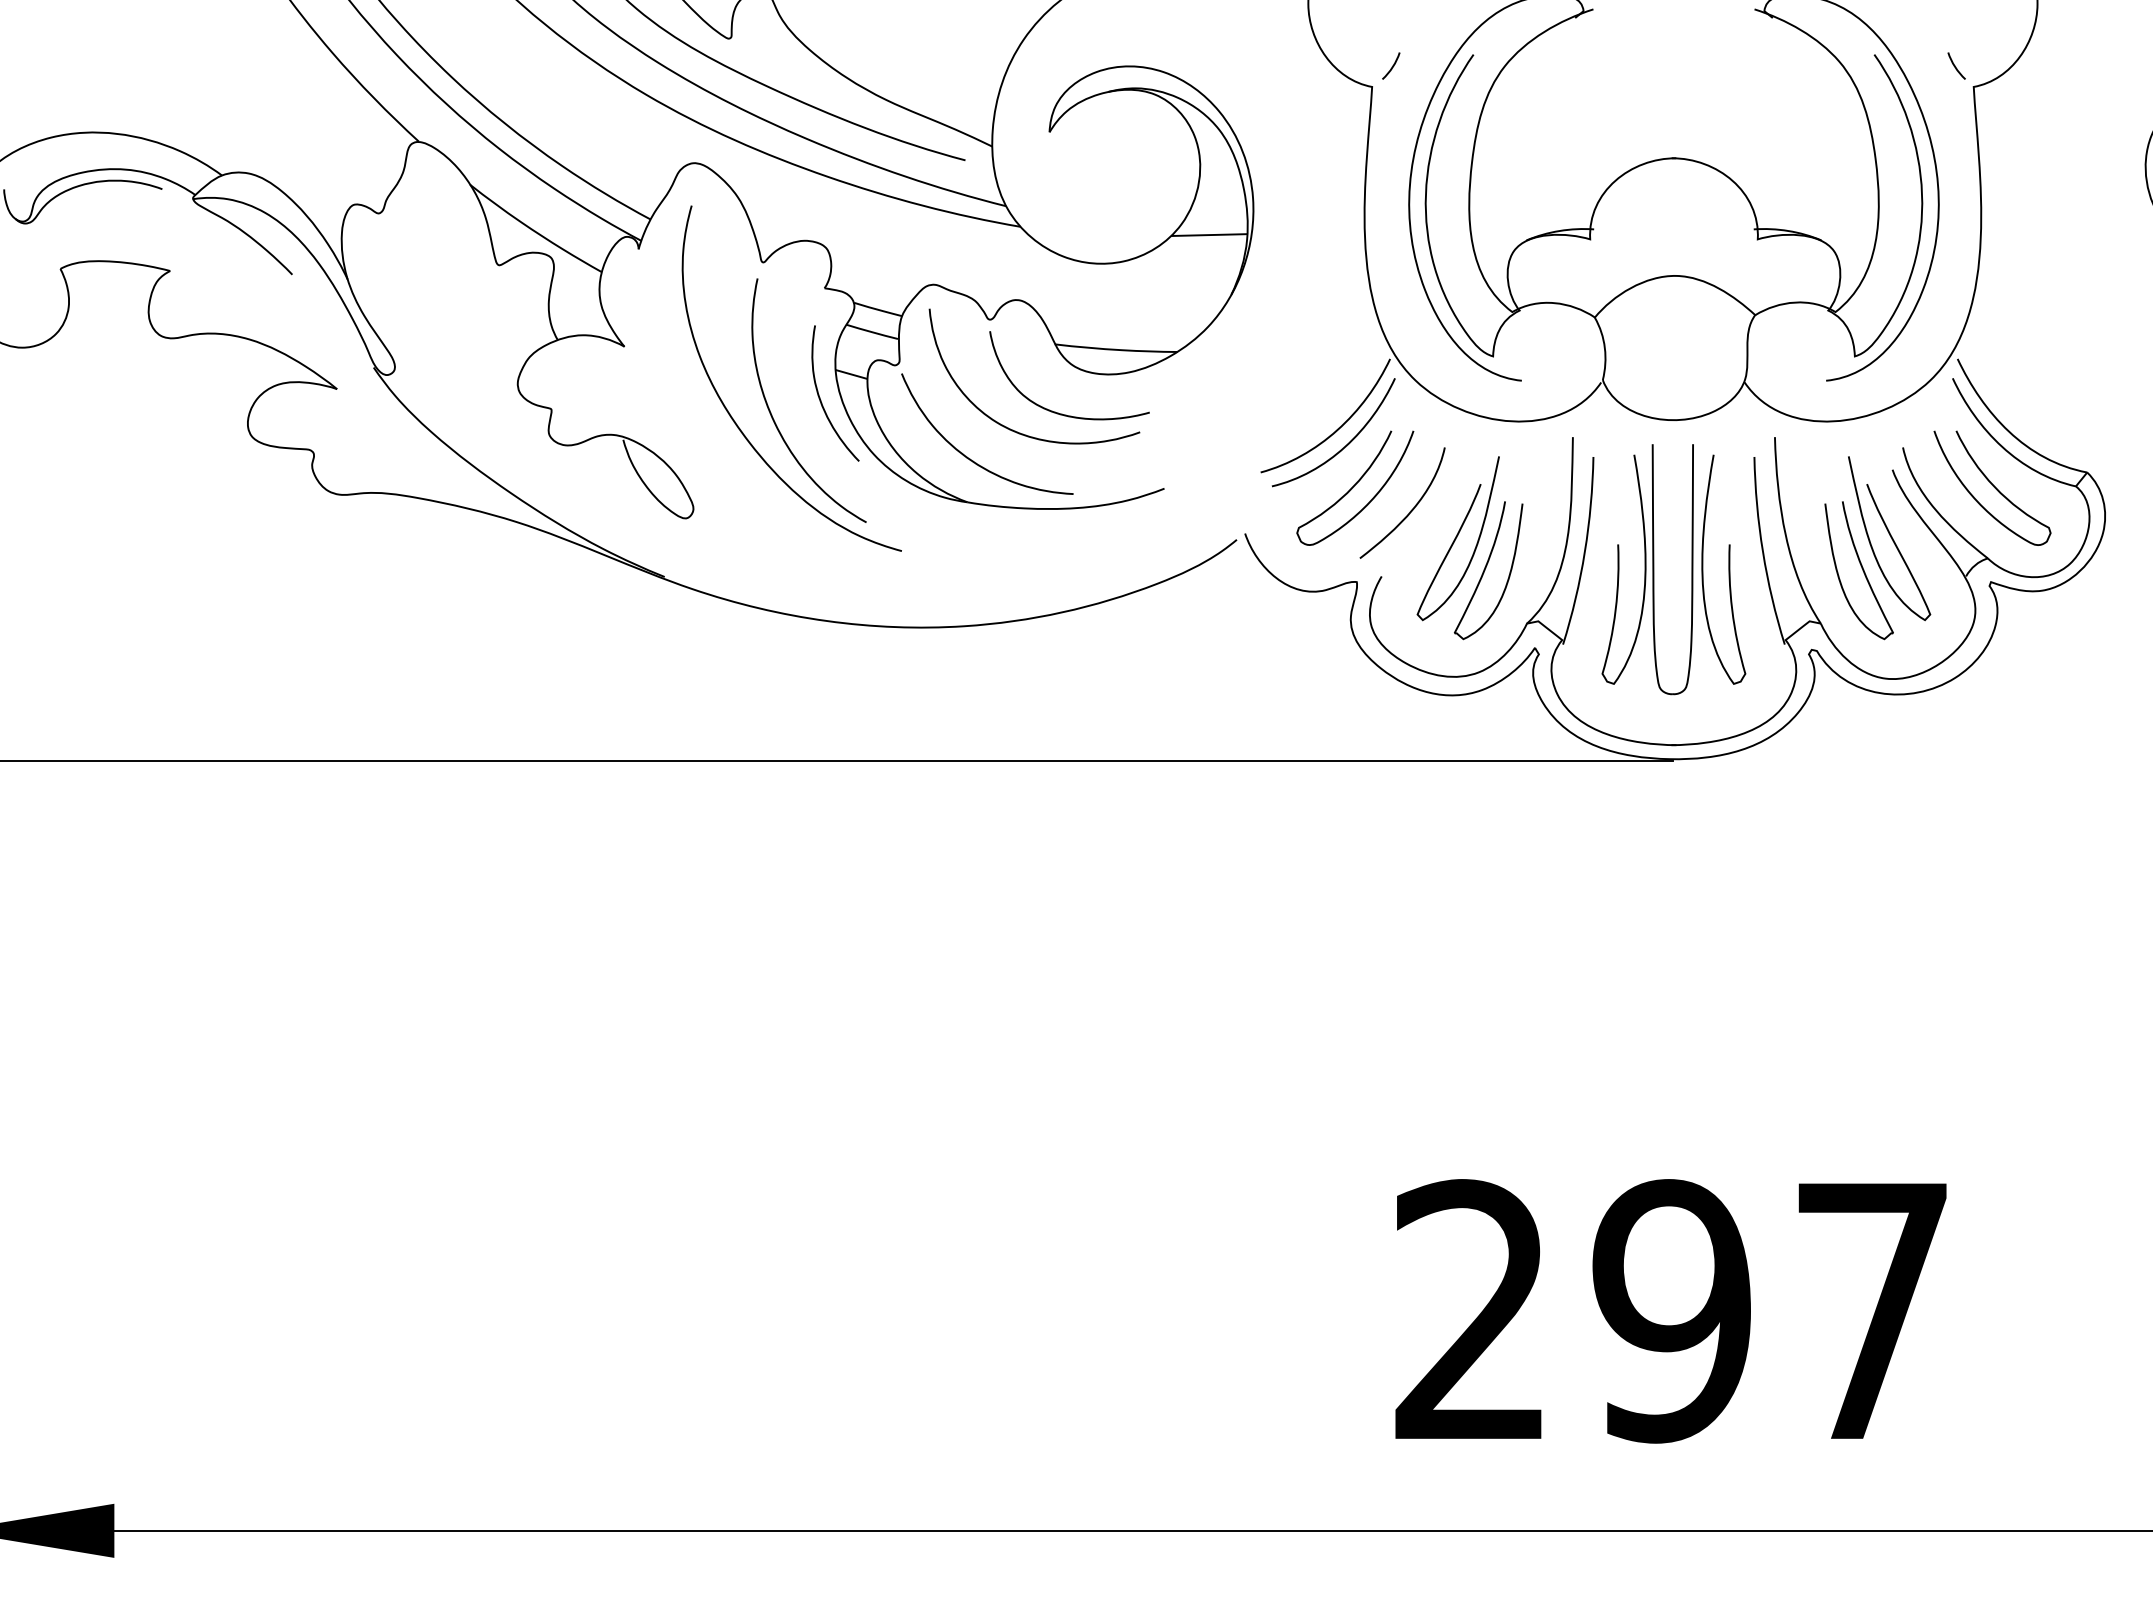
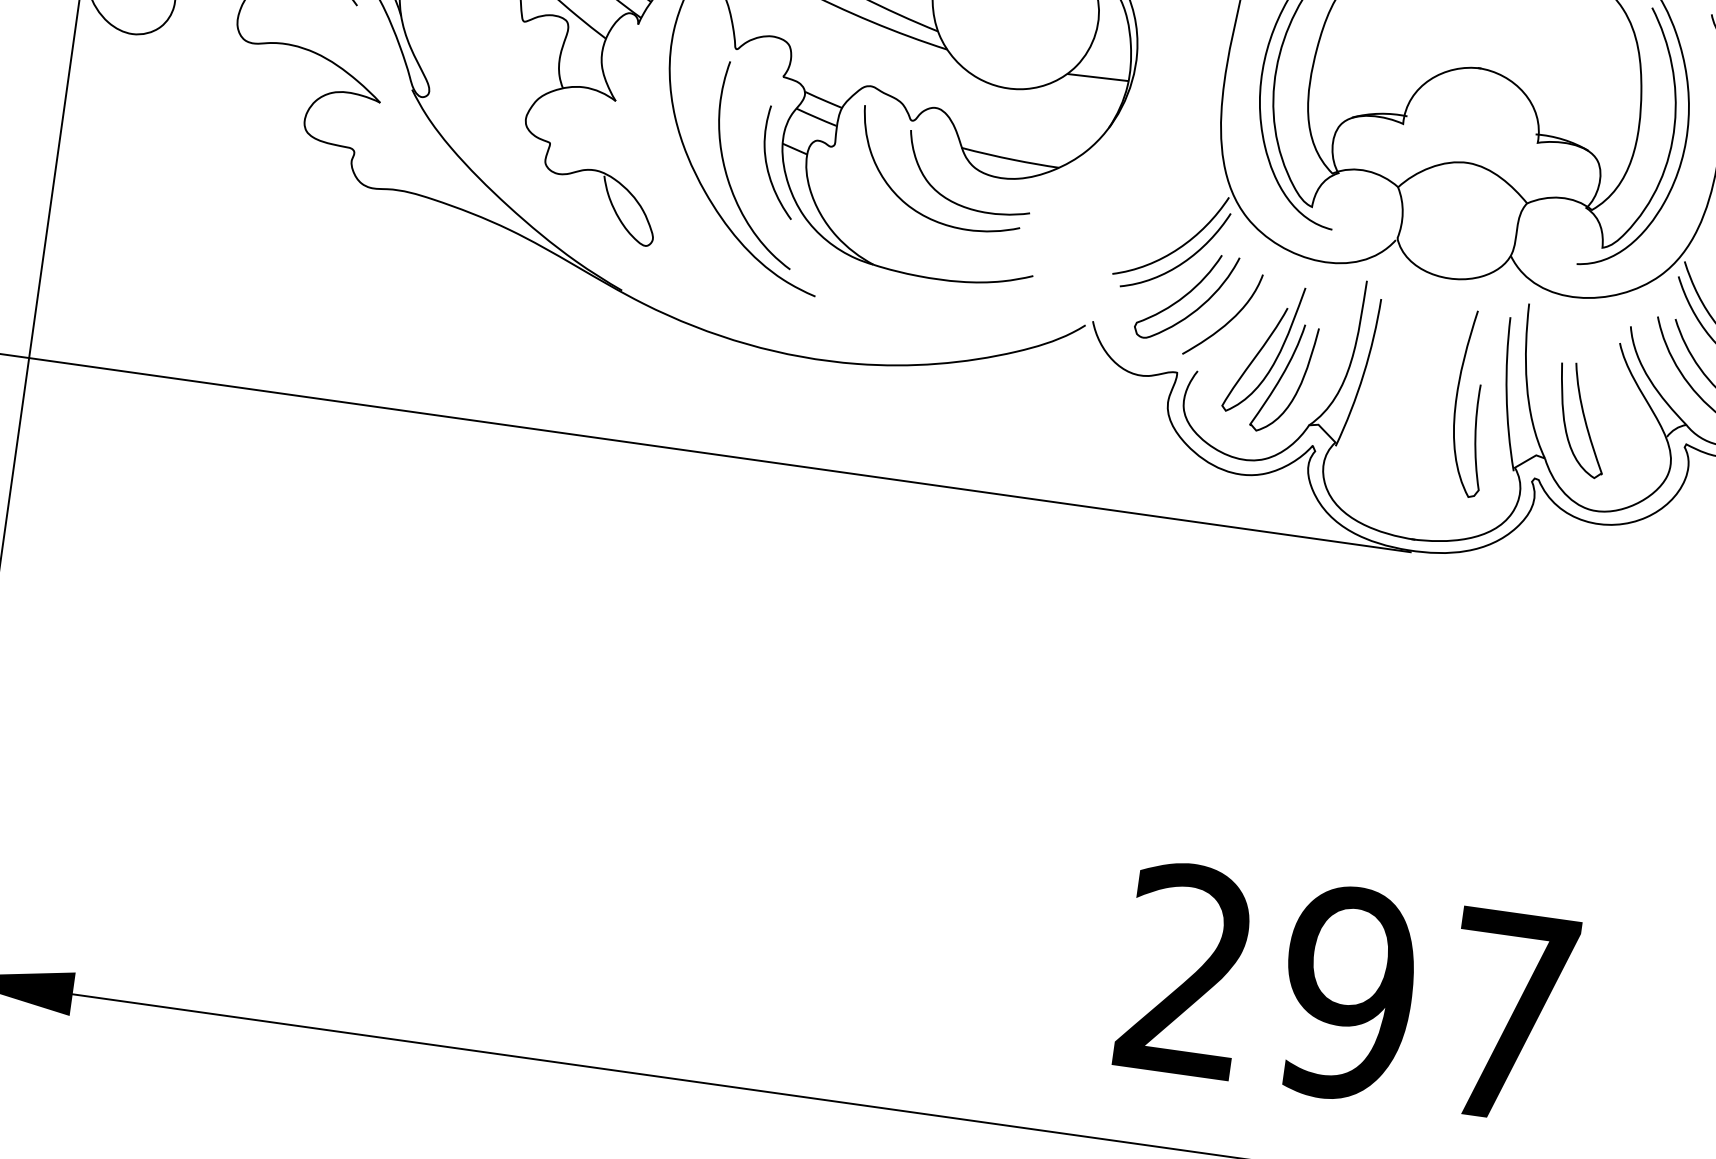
curve: (970, 458) -> (880, 229), removed
curve: (1890, 537) -> (1610, 397), removed
part: (1647, 569) -> (1411, 395), removed

